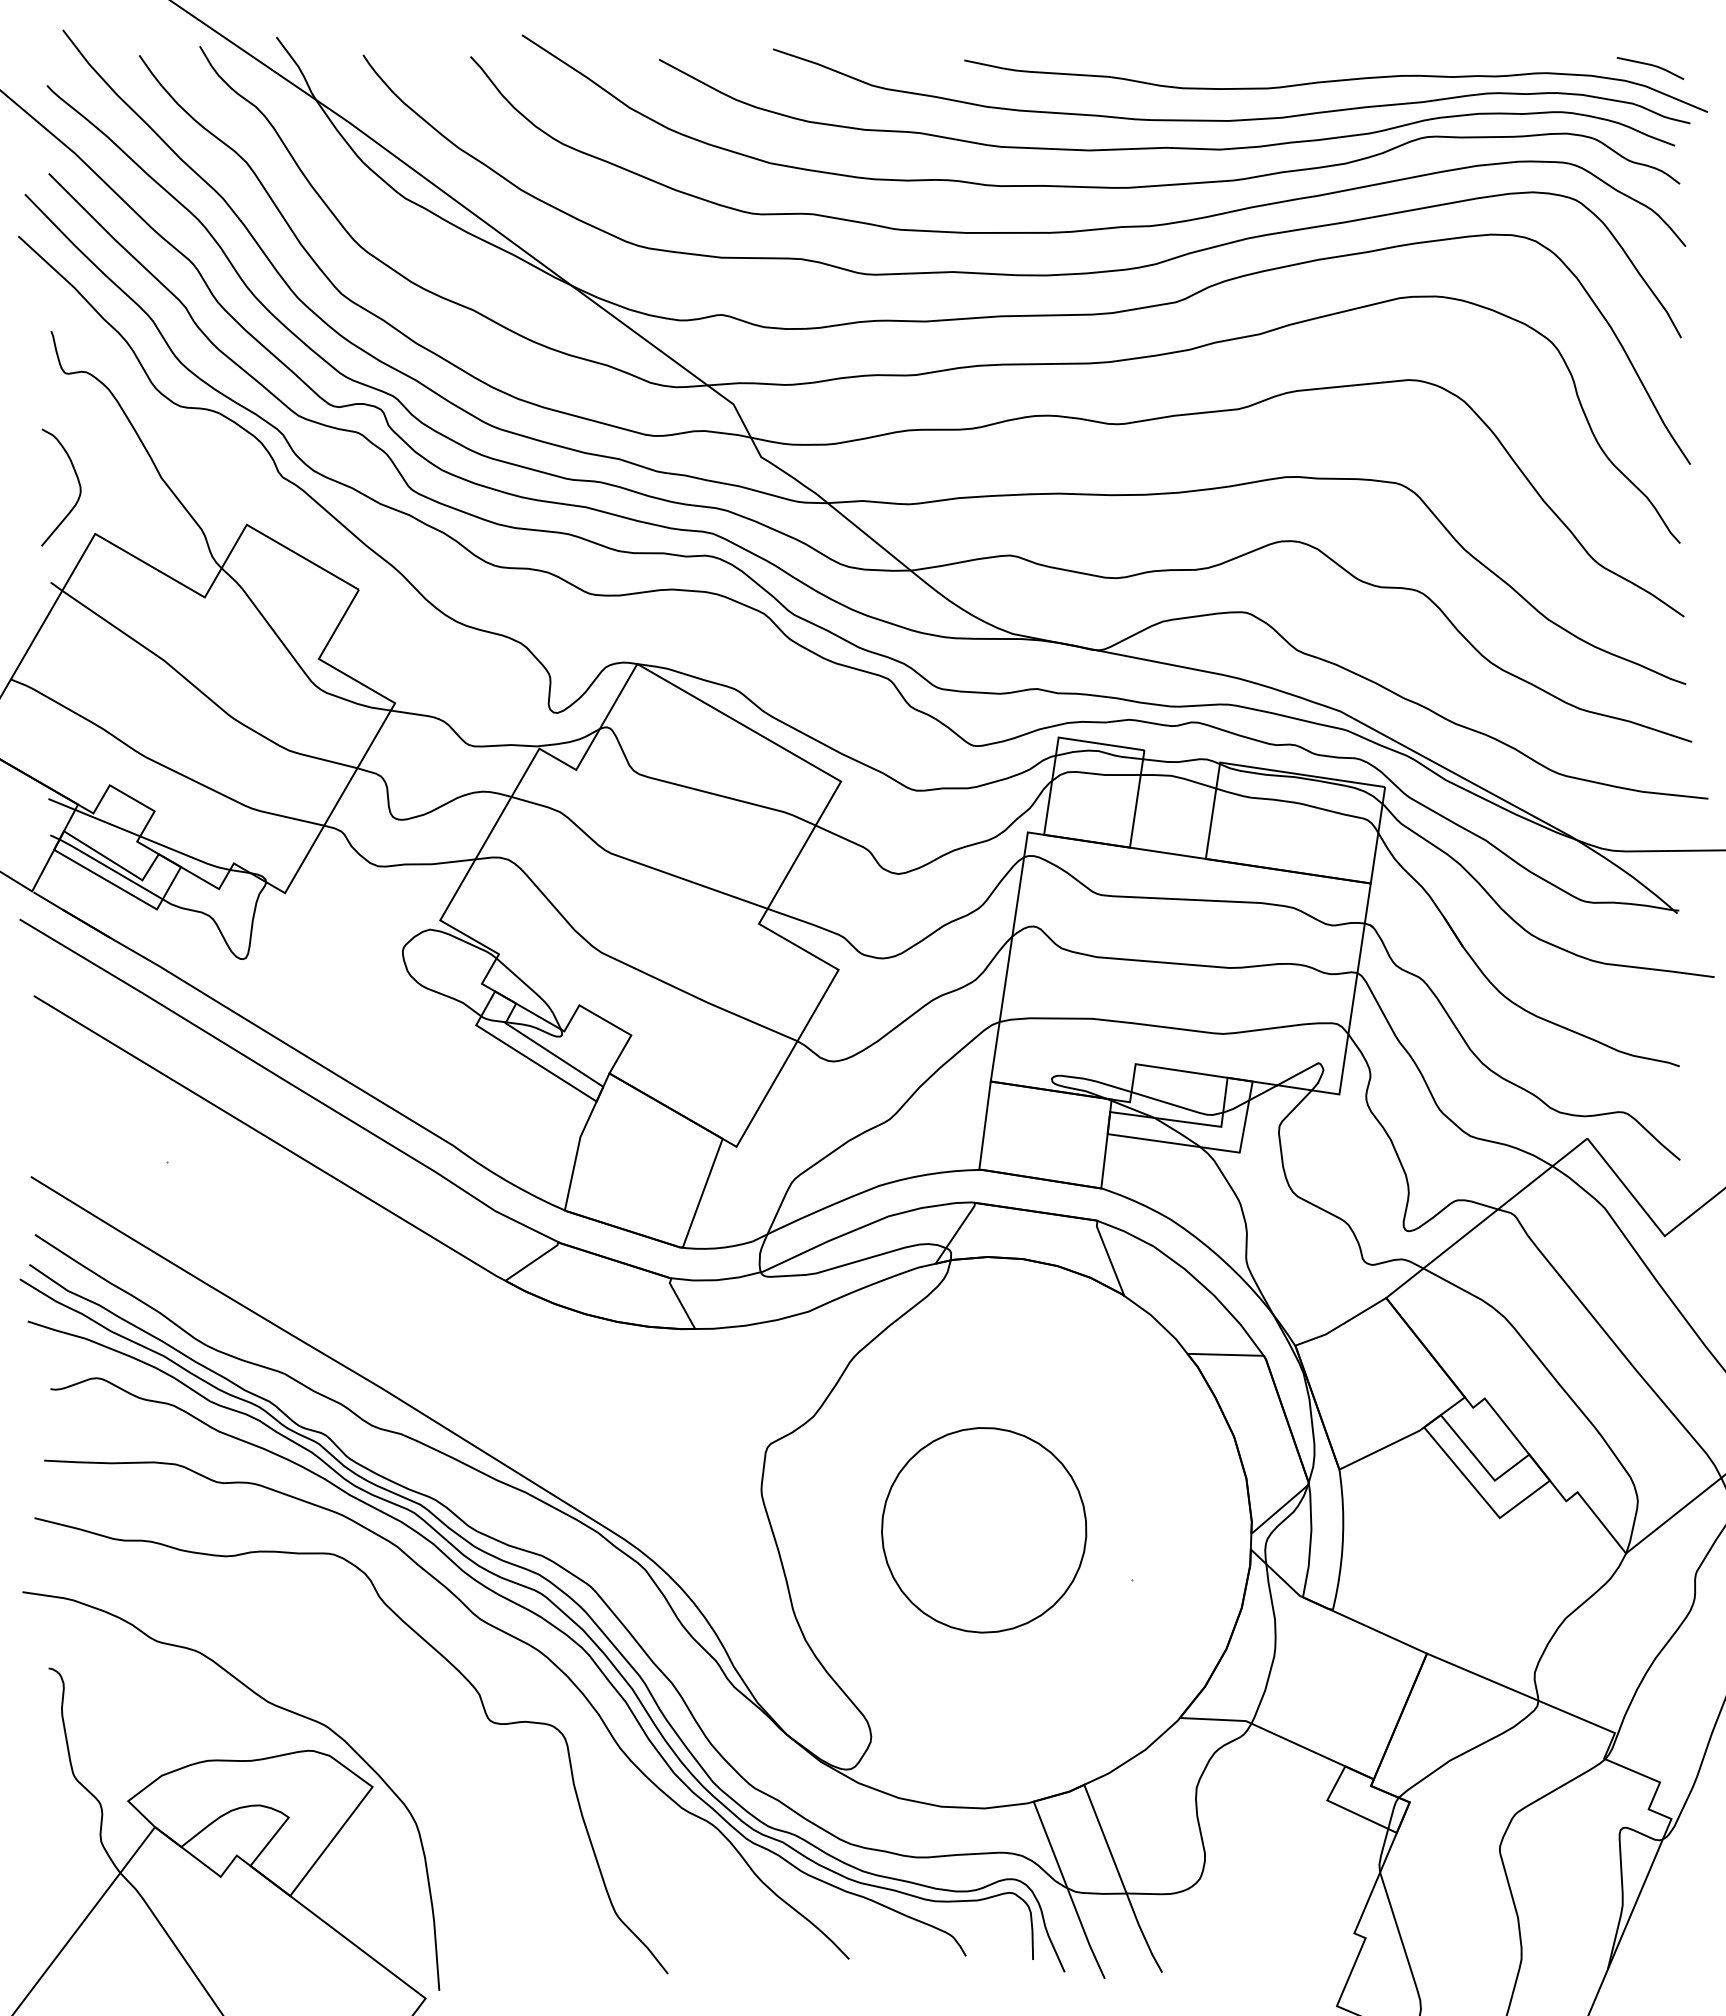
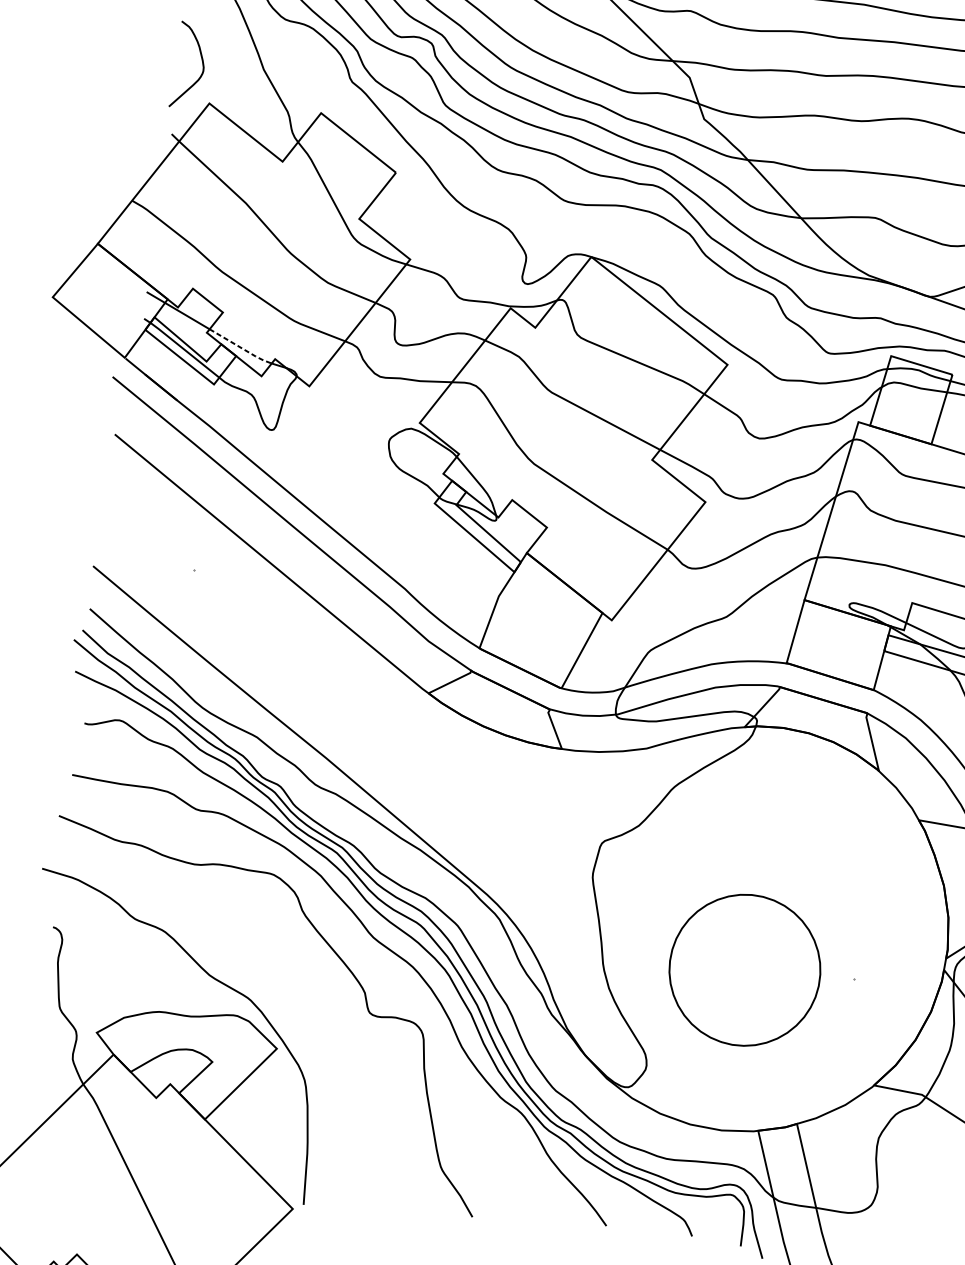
line: (186, 855) -> (241, 348), solid -> dashed
part: (984, 1530) -> (745, 970), moved

